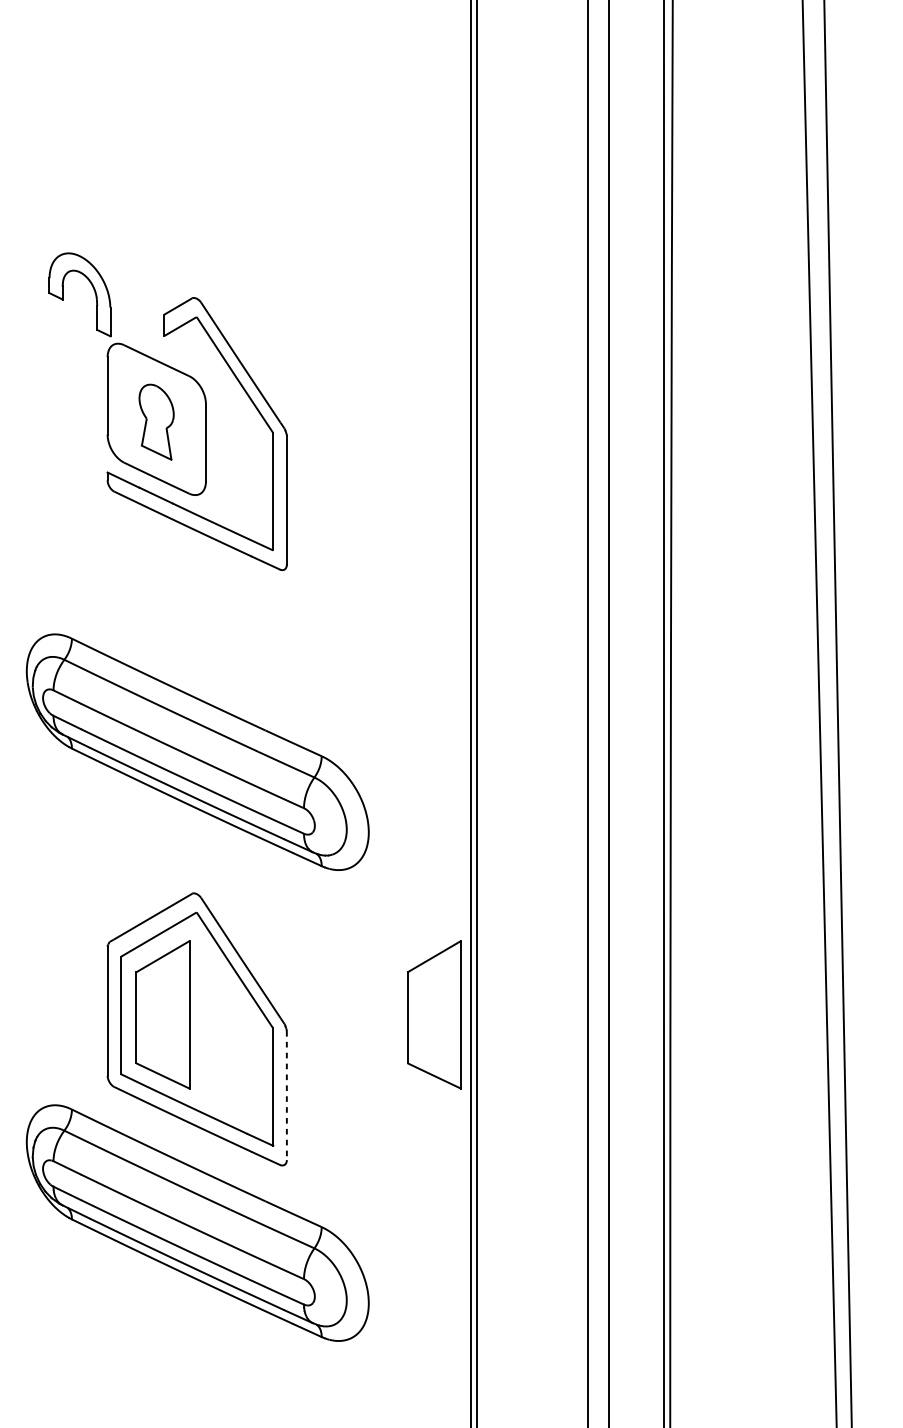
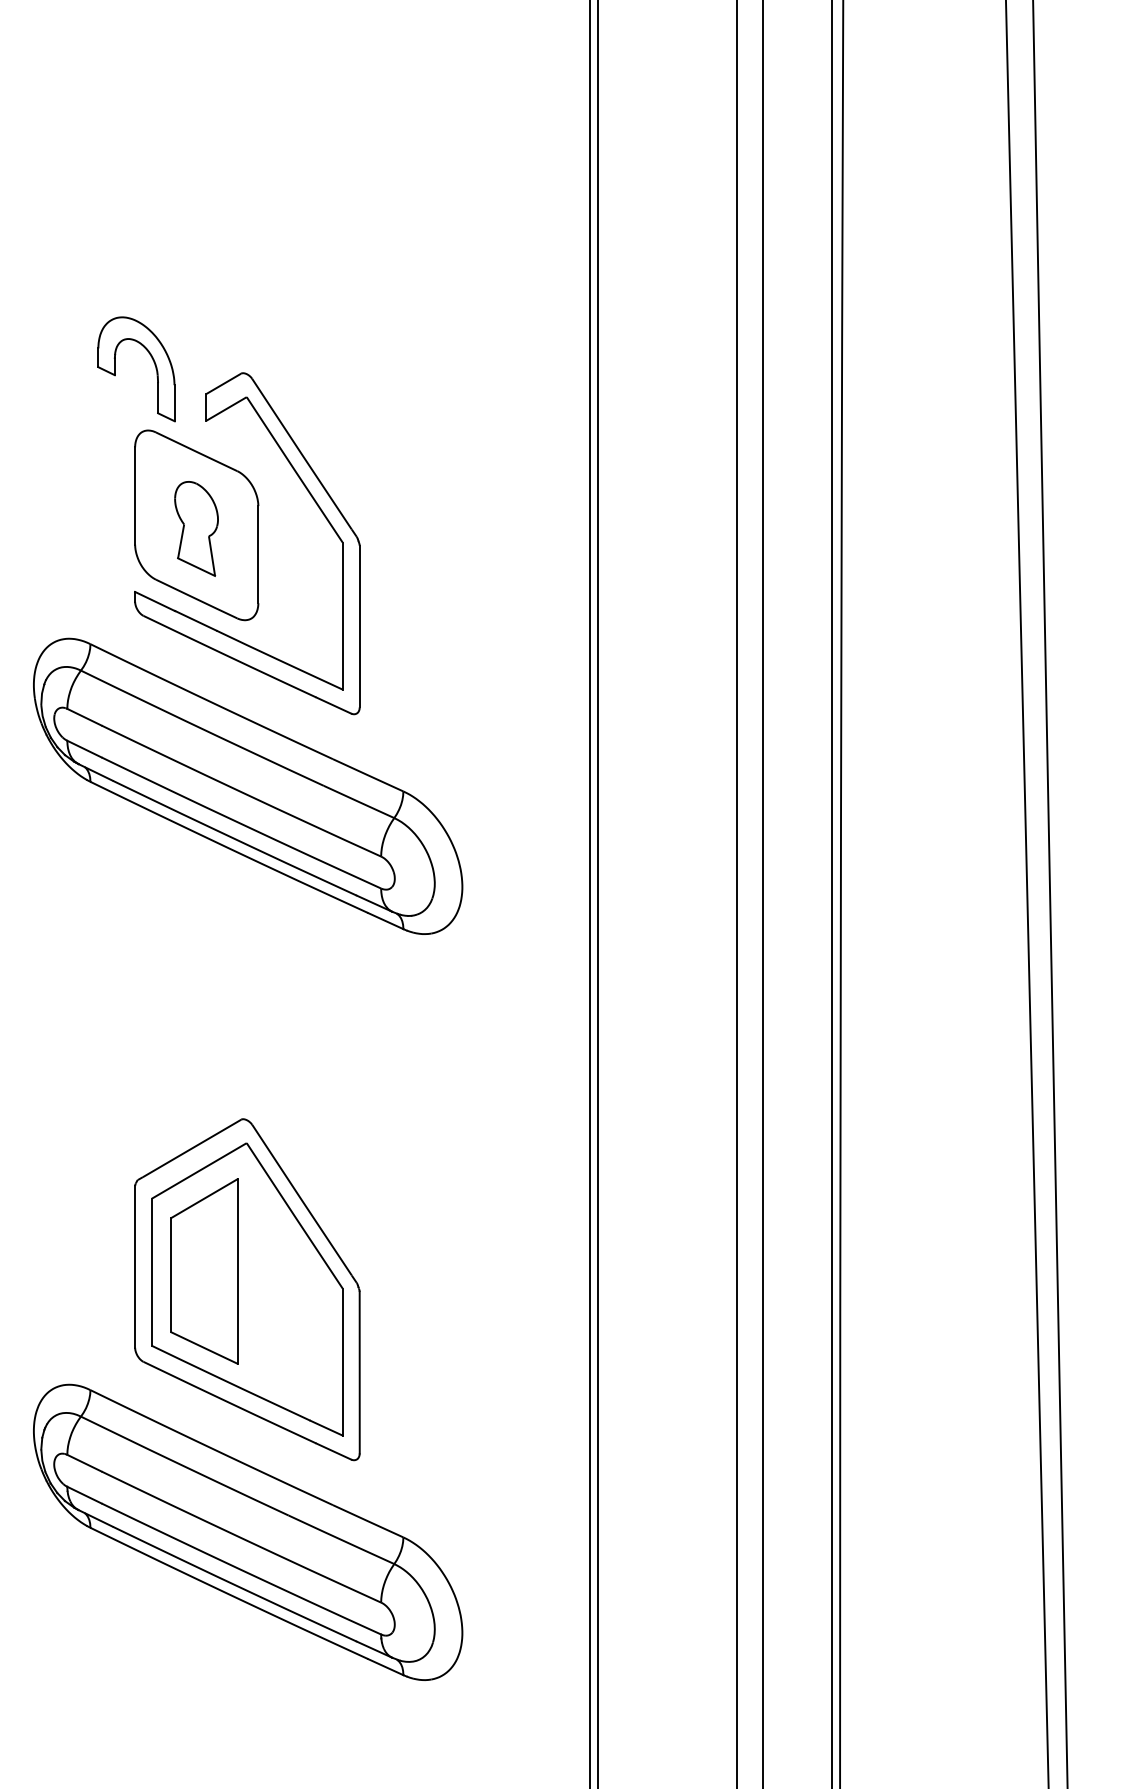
part: (92, 287) -> (152, 360), moved
part: (198, 751) -> (248, 785), moved
part: (434, 1014) -> (544, 1271), removed
line: (286, 1095) -> (359, 1372), dashed -> solid

